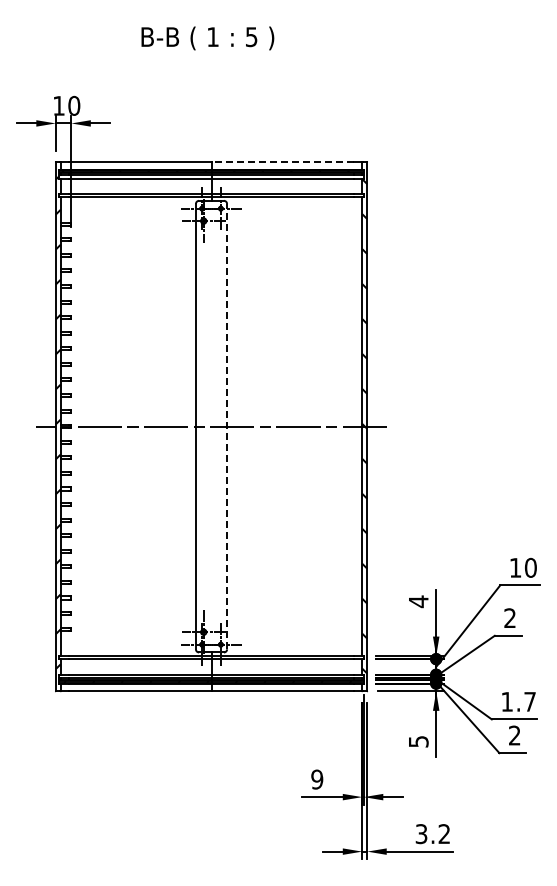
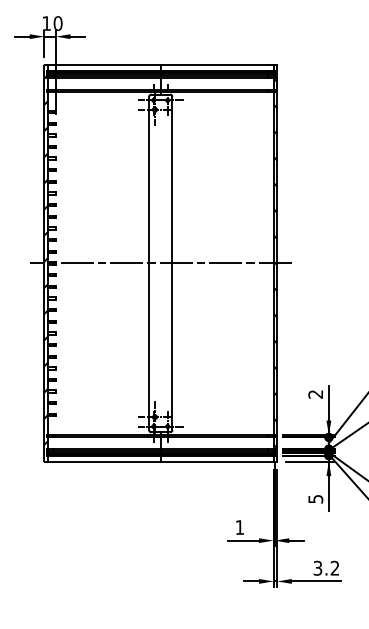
line: (282, 161) -> (213, 65), dashed -> solid
line: (227, 426) -> (172, 263), dashed -> solid
text: (418, 601) -> (315, 394), 4 -> 2
text: (317, 779) -> (240, 527), 9 -> 1

